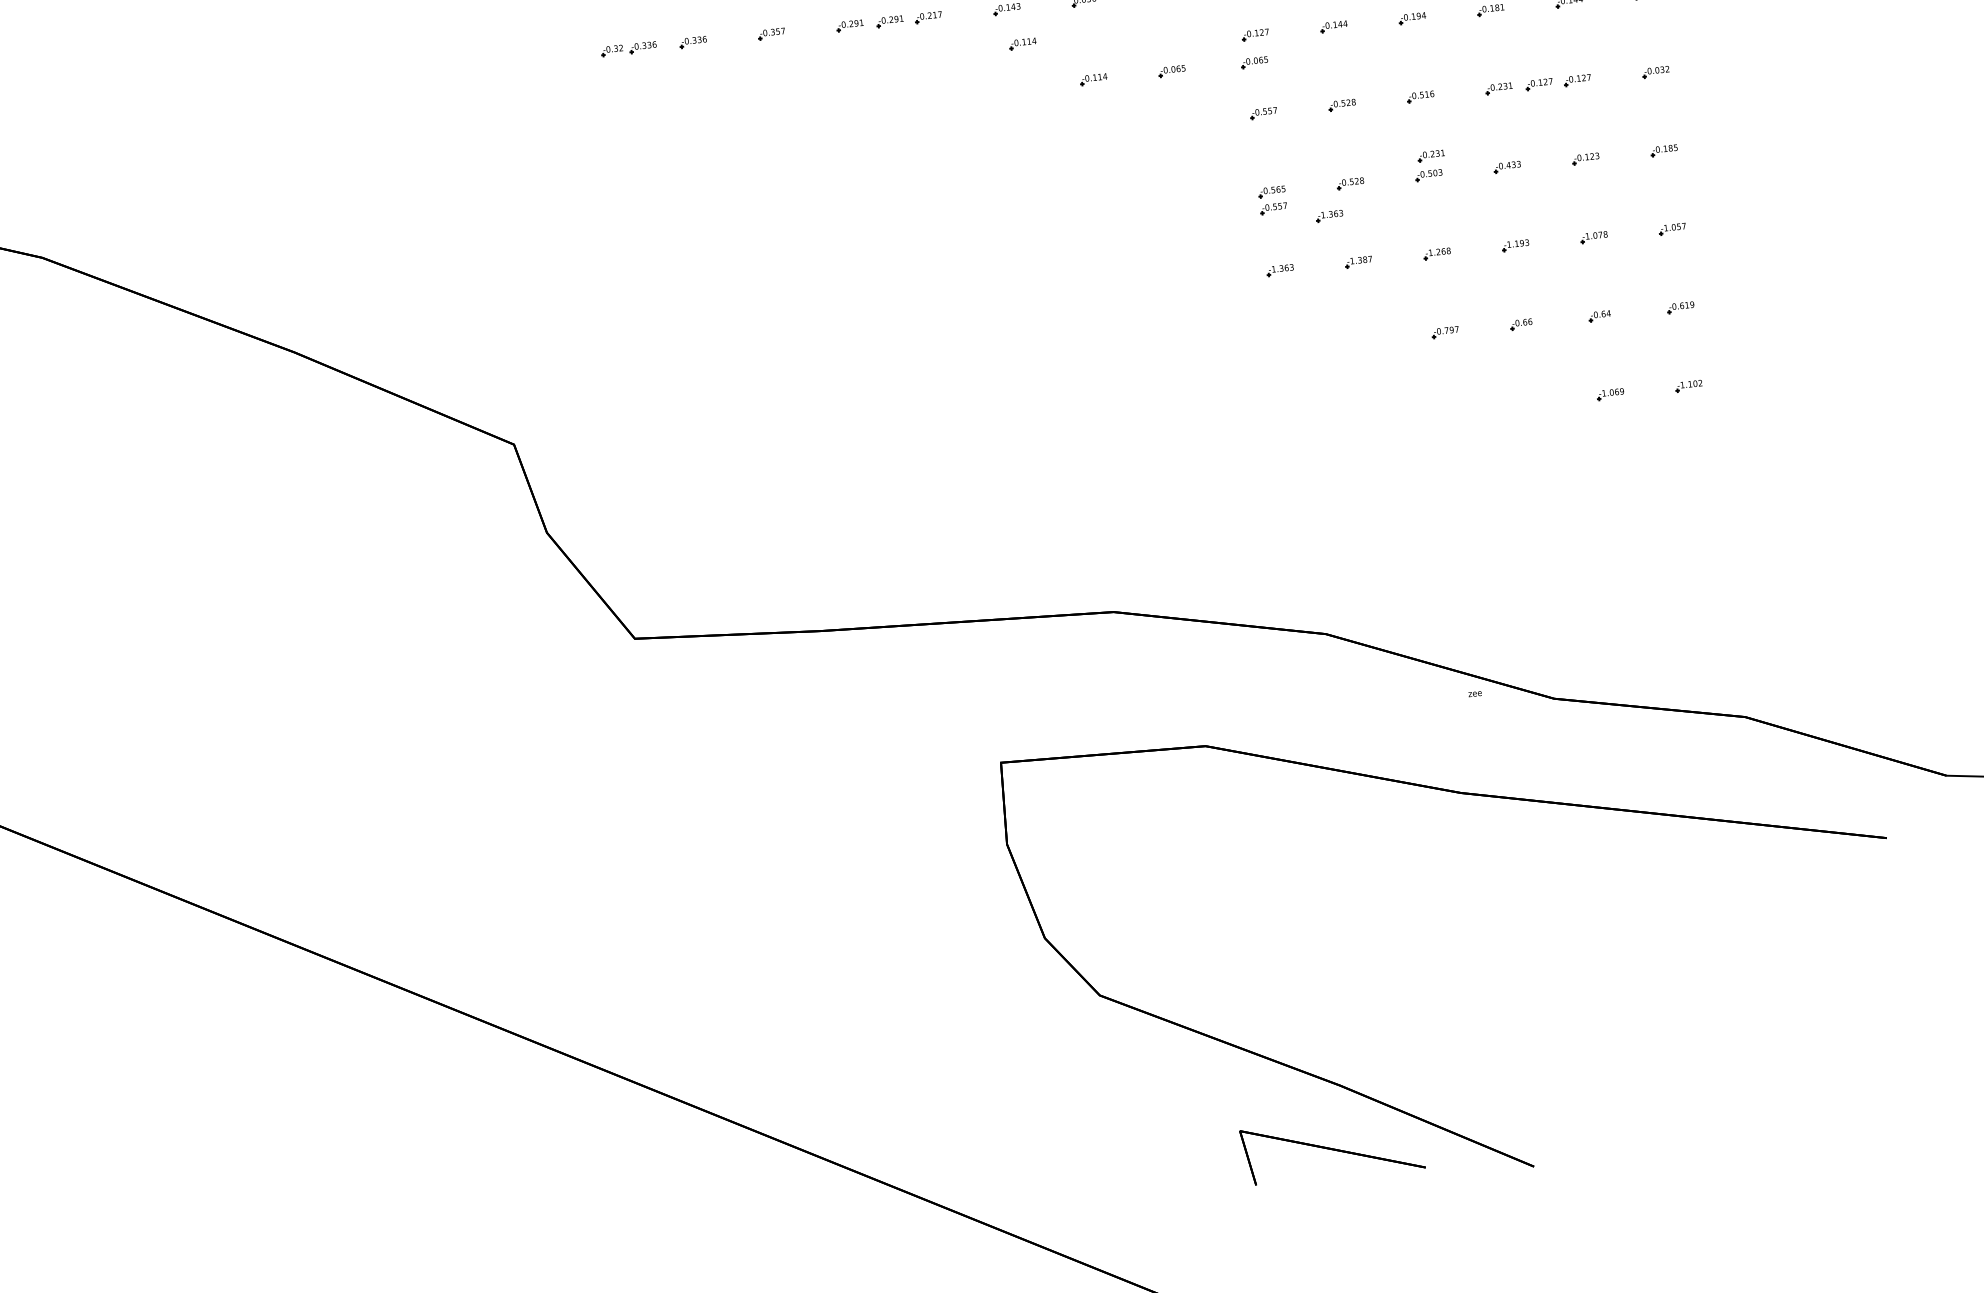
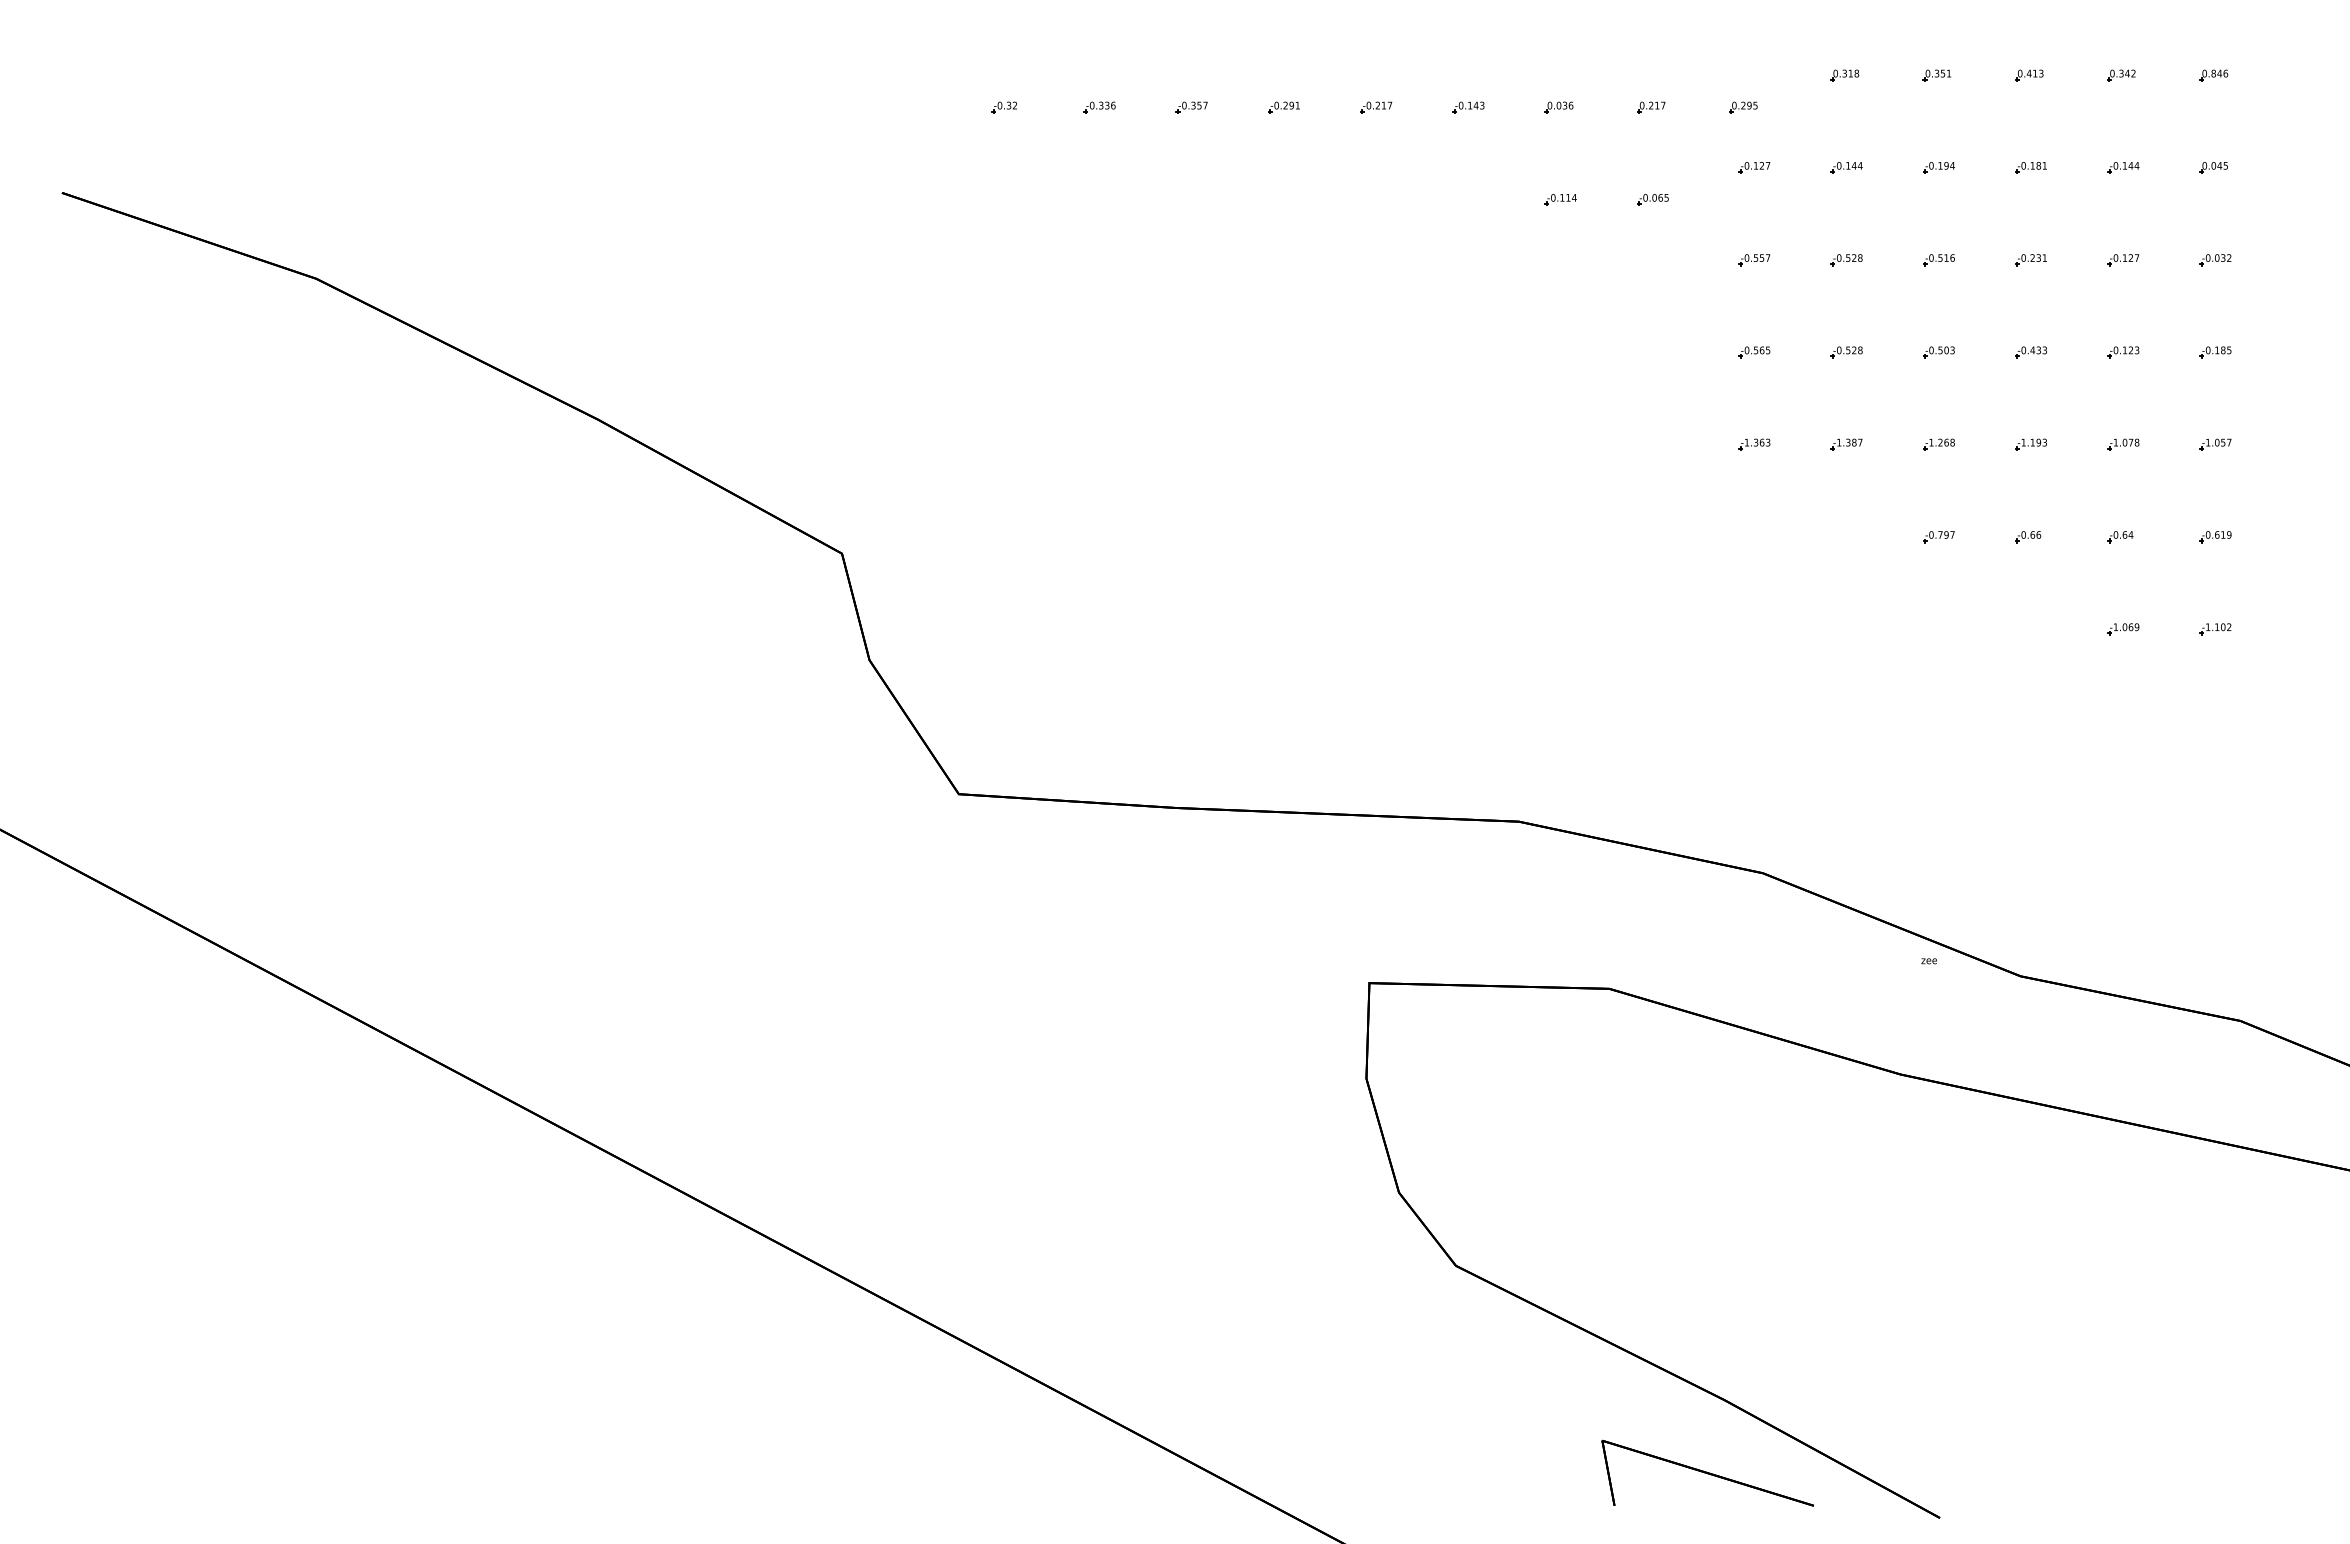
part: (889, 21) -> (1330, 107), removed
part: (1022, 43) -> (1482, 149), removed
part: (642, 47) -> (1040, 107), removed
part: (1254, 62) -> (1749, 199), removed
part: (1539, 84) -> (2078, 260), removed
part: (1430, 156) -> (1943, 330), removed
part: (1273, 208) -> (1754, 372), removed
part: (1329, 216) -> (1818, 387), removed

